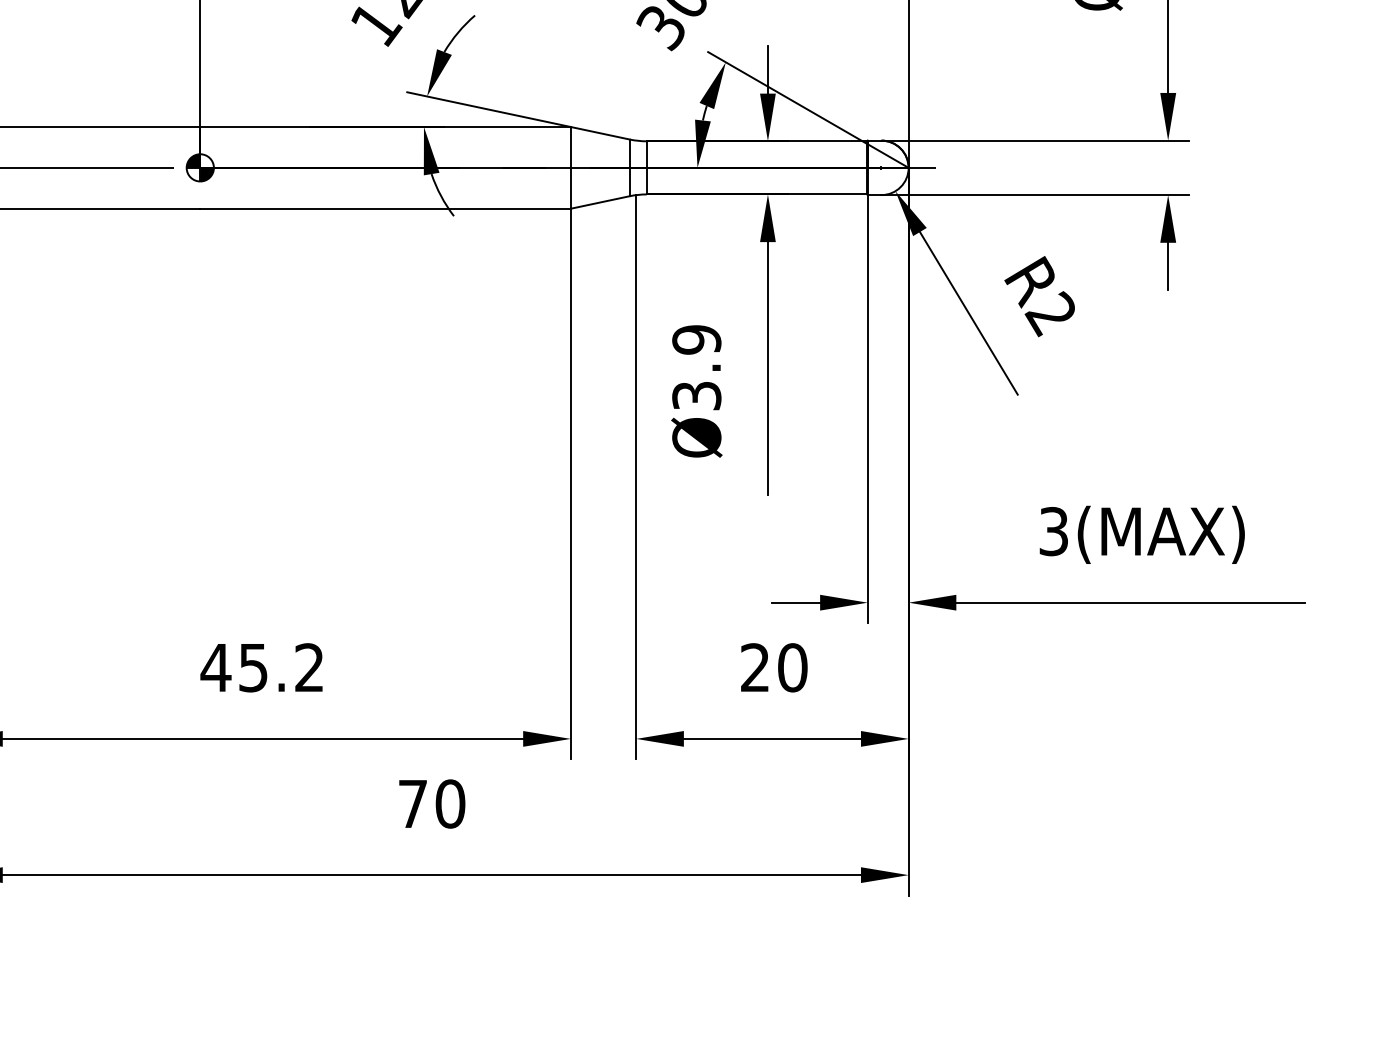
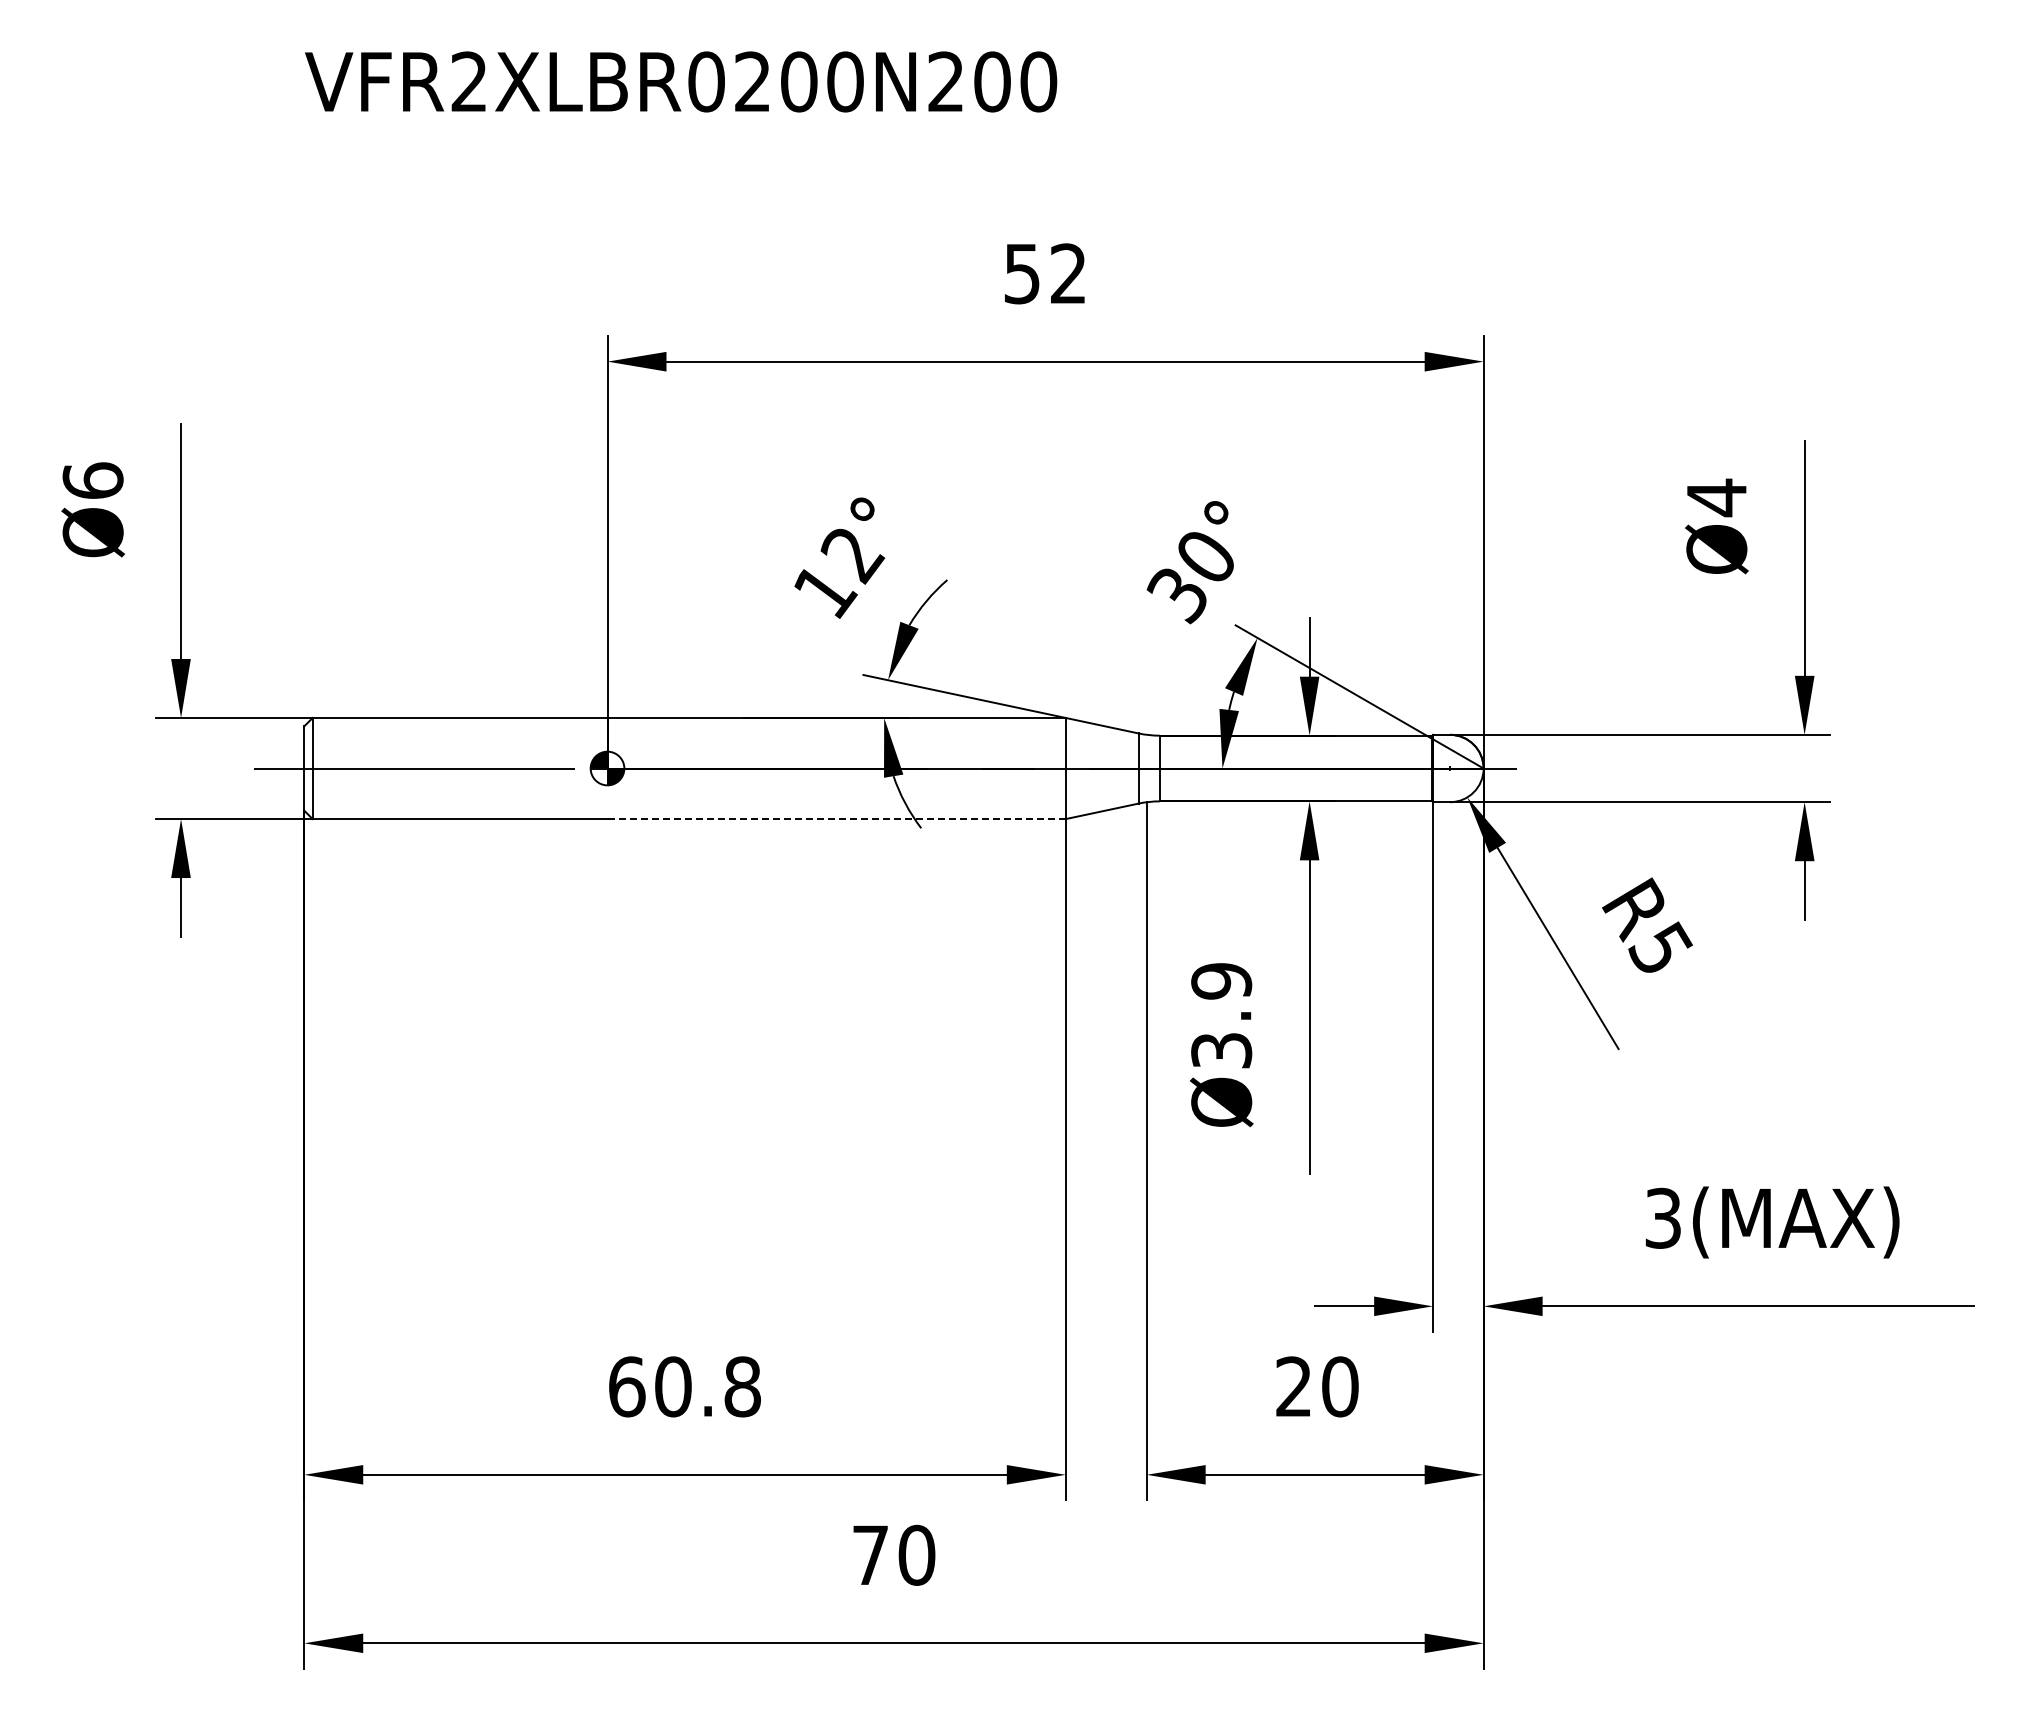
line: (386, 209) -> (837, 819), solid -> dashed
text: (1050, 314) -> (1659, 949), R2 -> R5
text: (261, 667) -> (683, 1386), 45.2 -> 60.8

